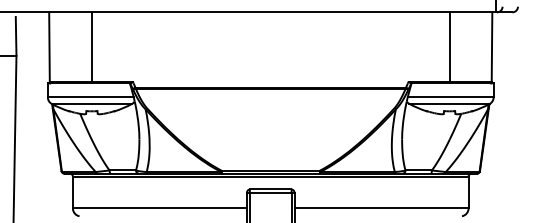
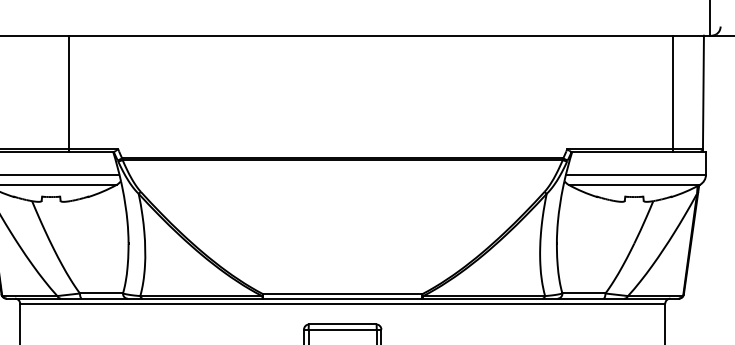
line: (91, 47) -> (68, 93), moved
line: (449, 47) -> (673, 93), moved

